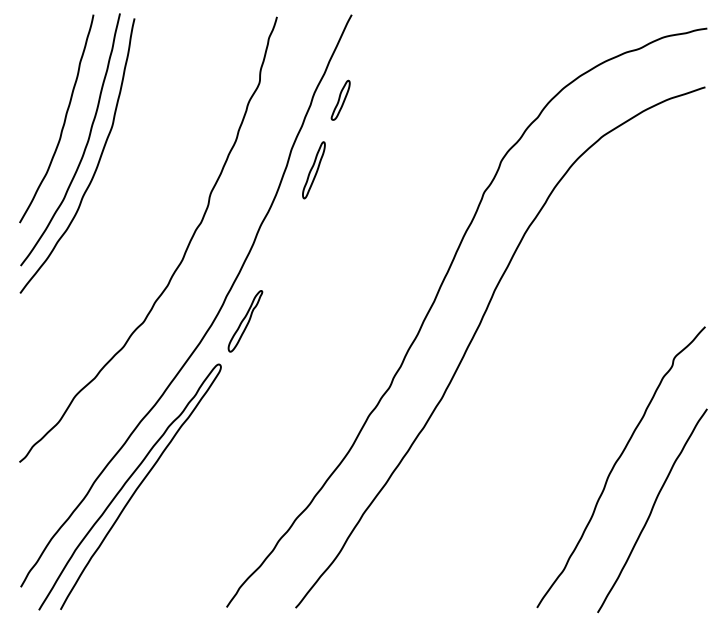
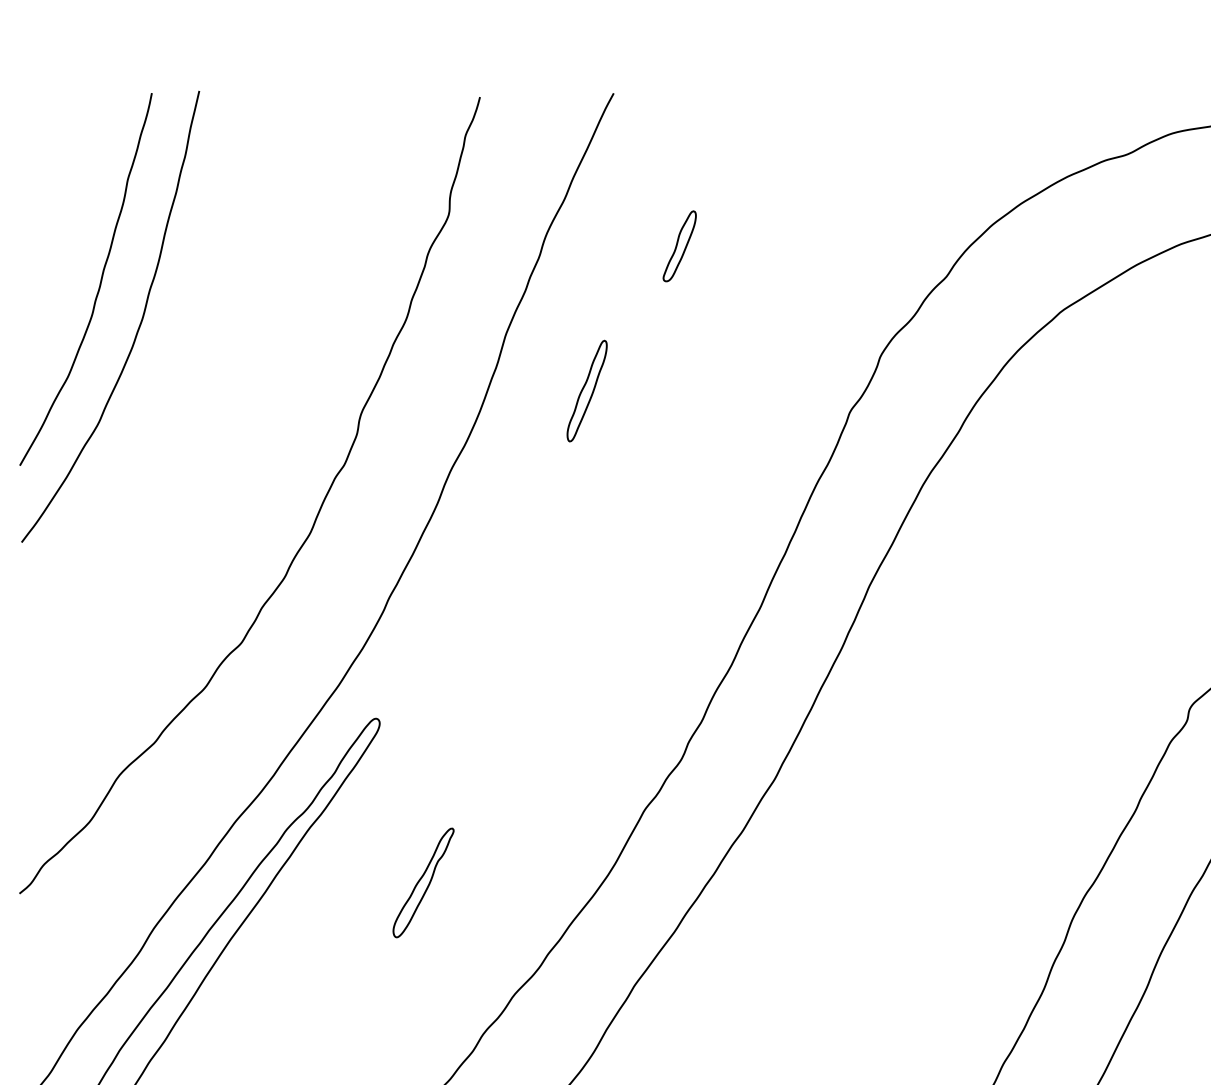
part: (340, 99) -> (679, 244), moved
curve: (97, 162) -> (158, 357), removed
part: (313, 170) -> (586, 391), moved
part: (245, 321) -> (423, 883), moved

